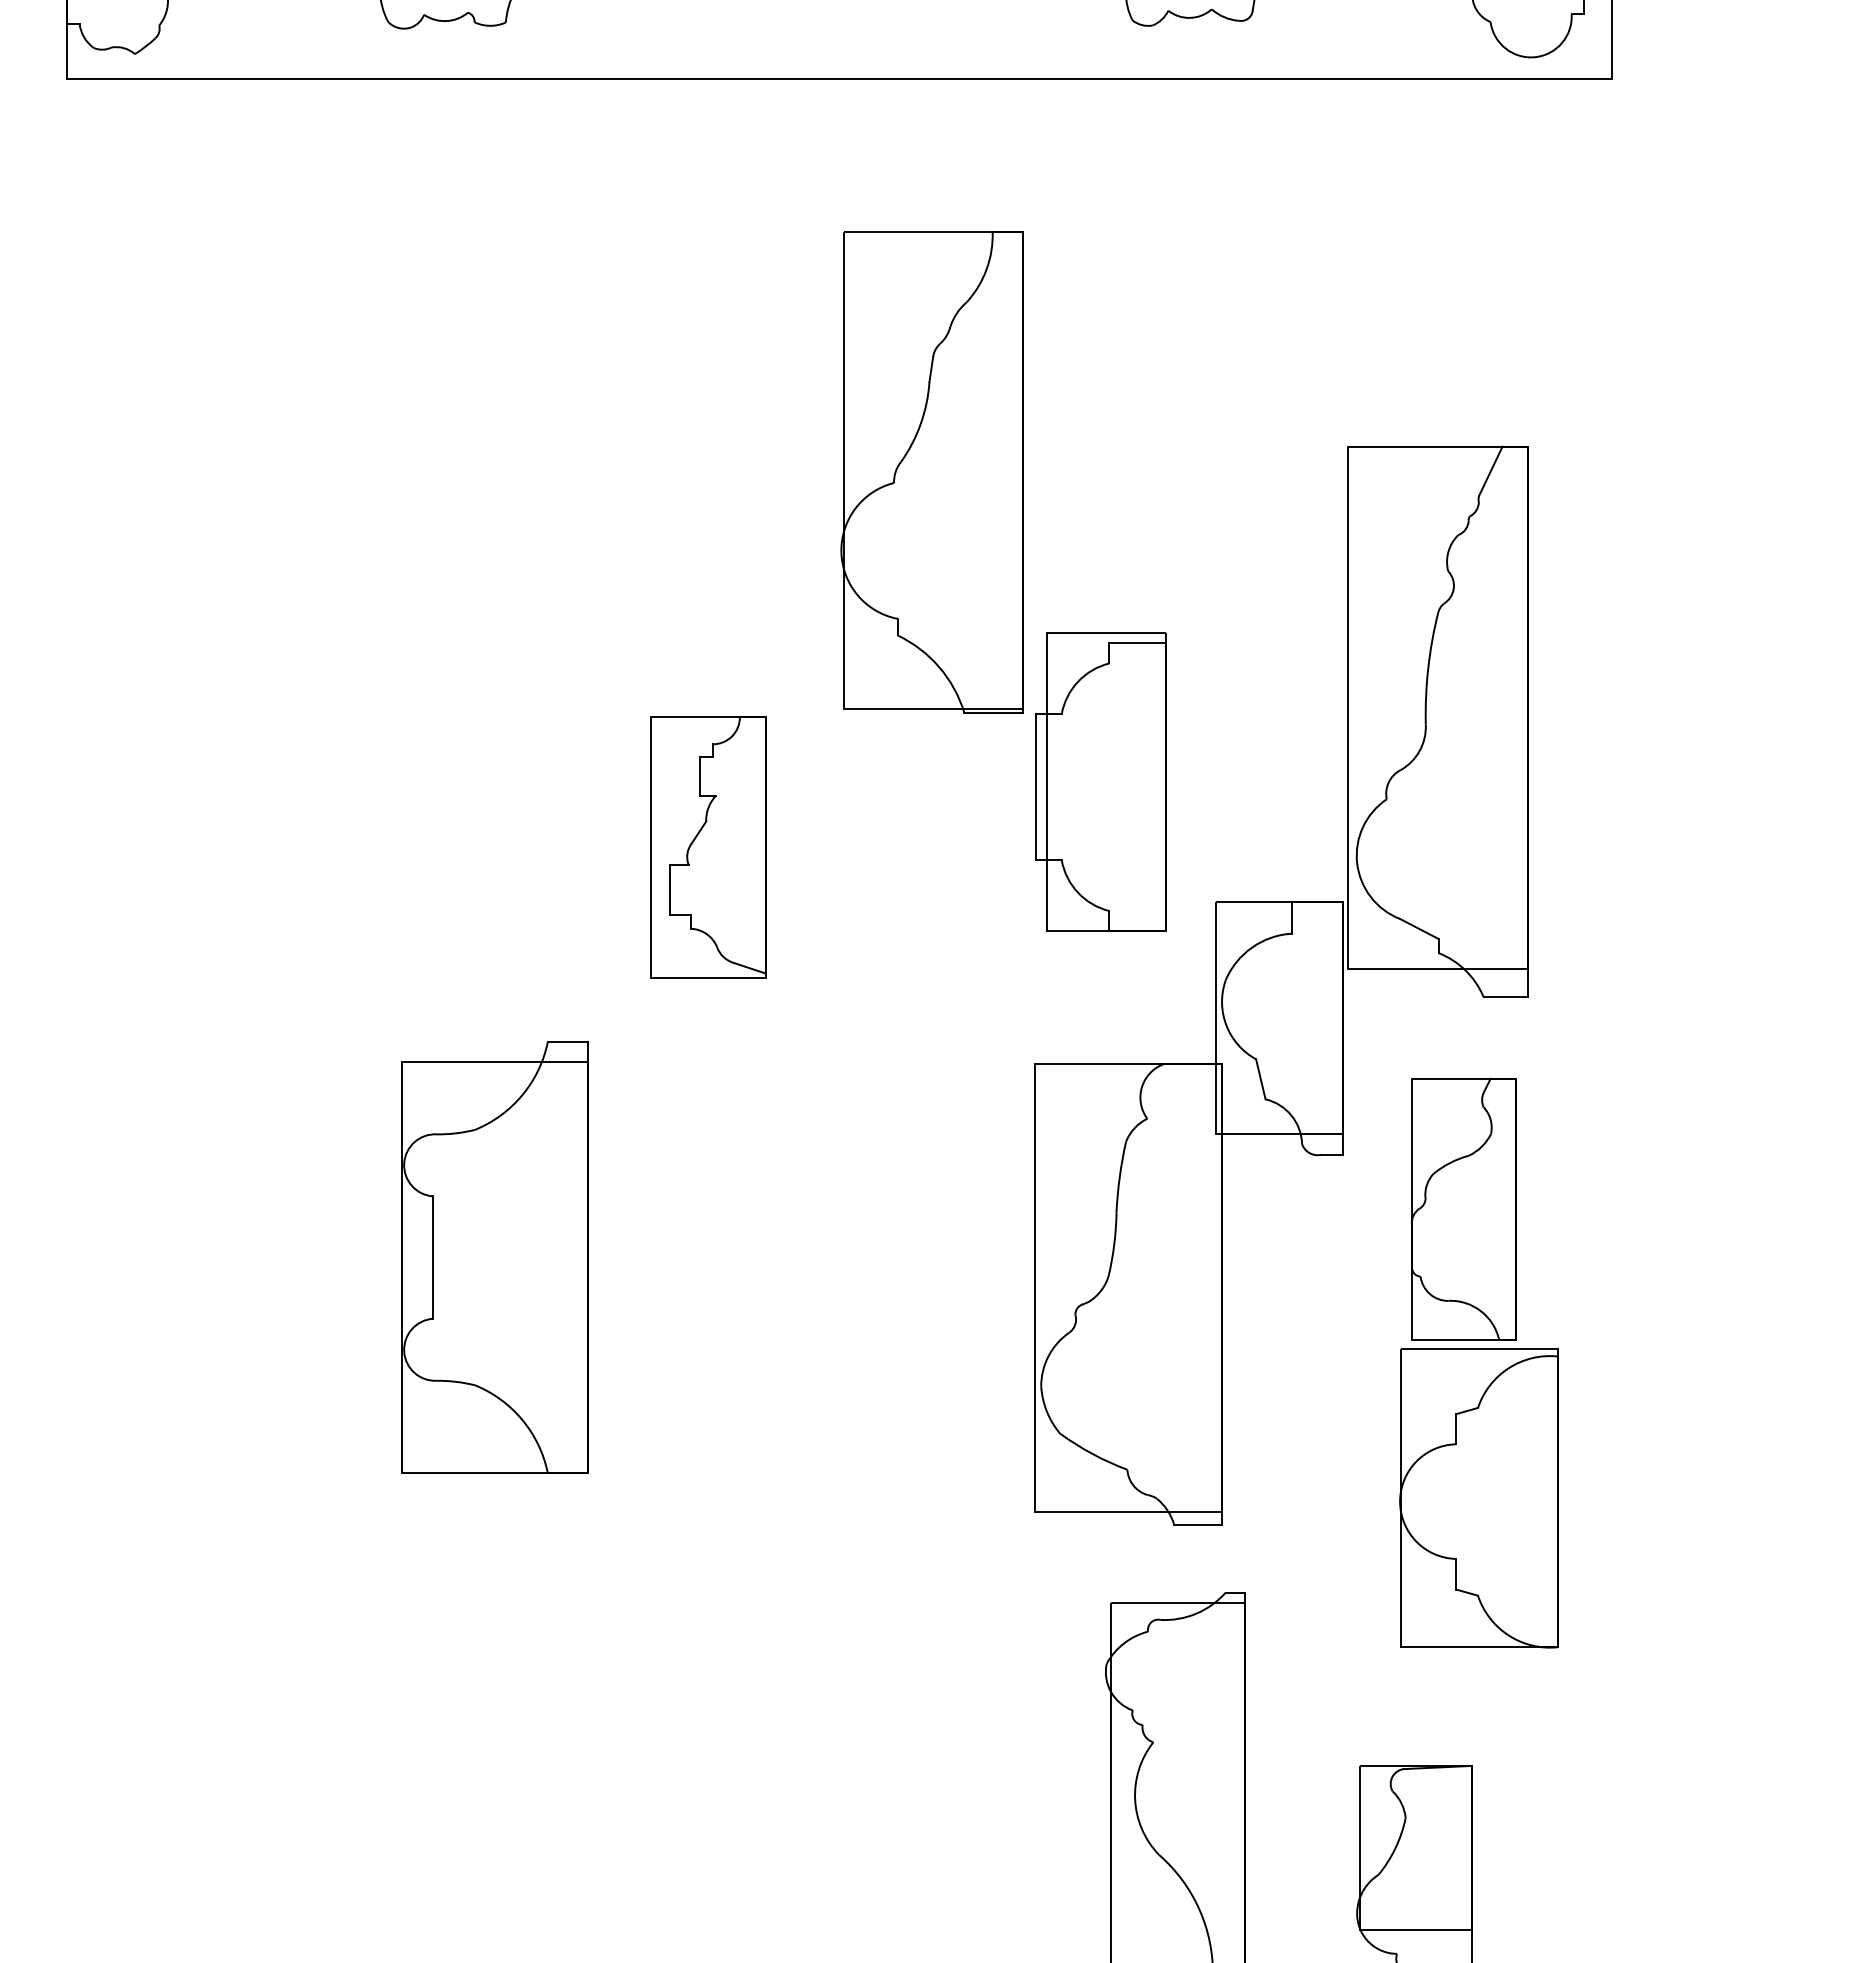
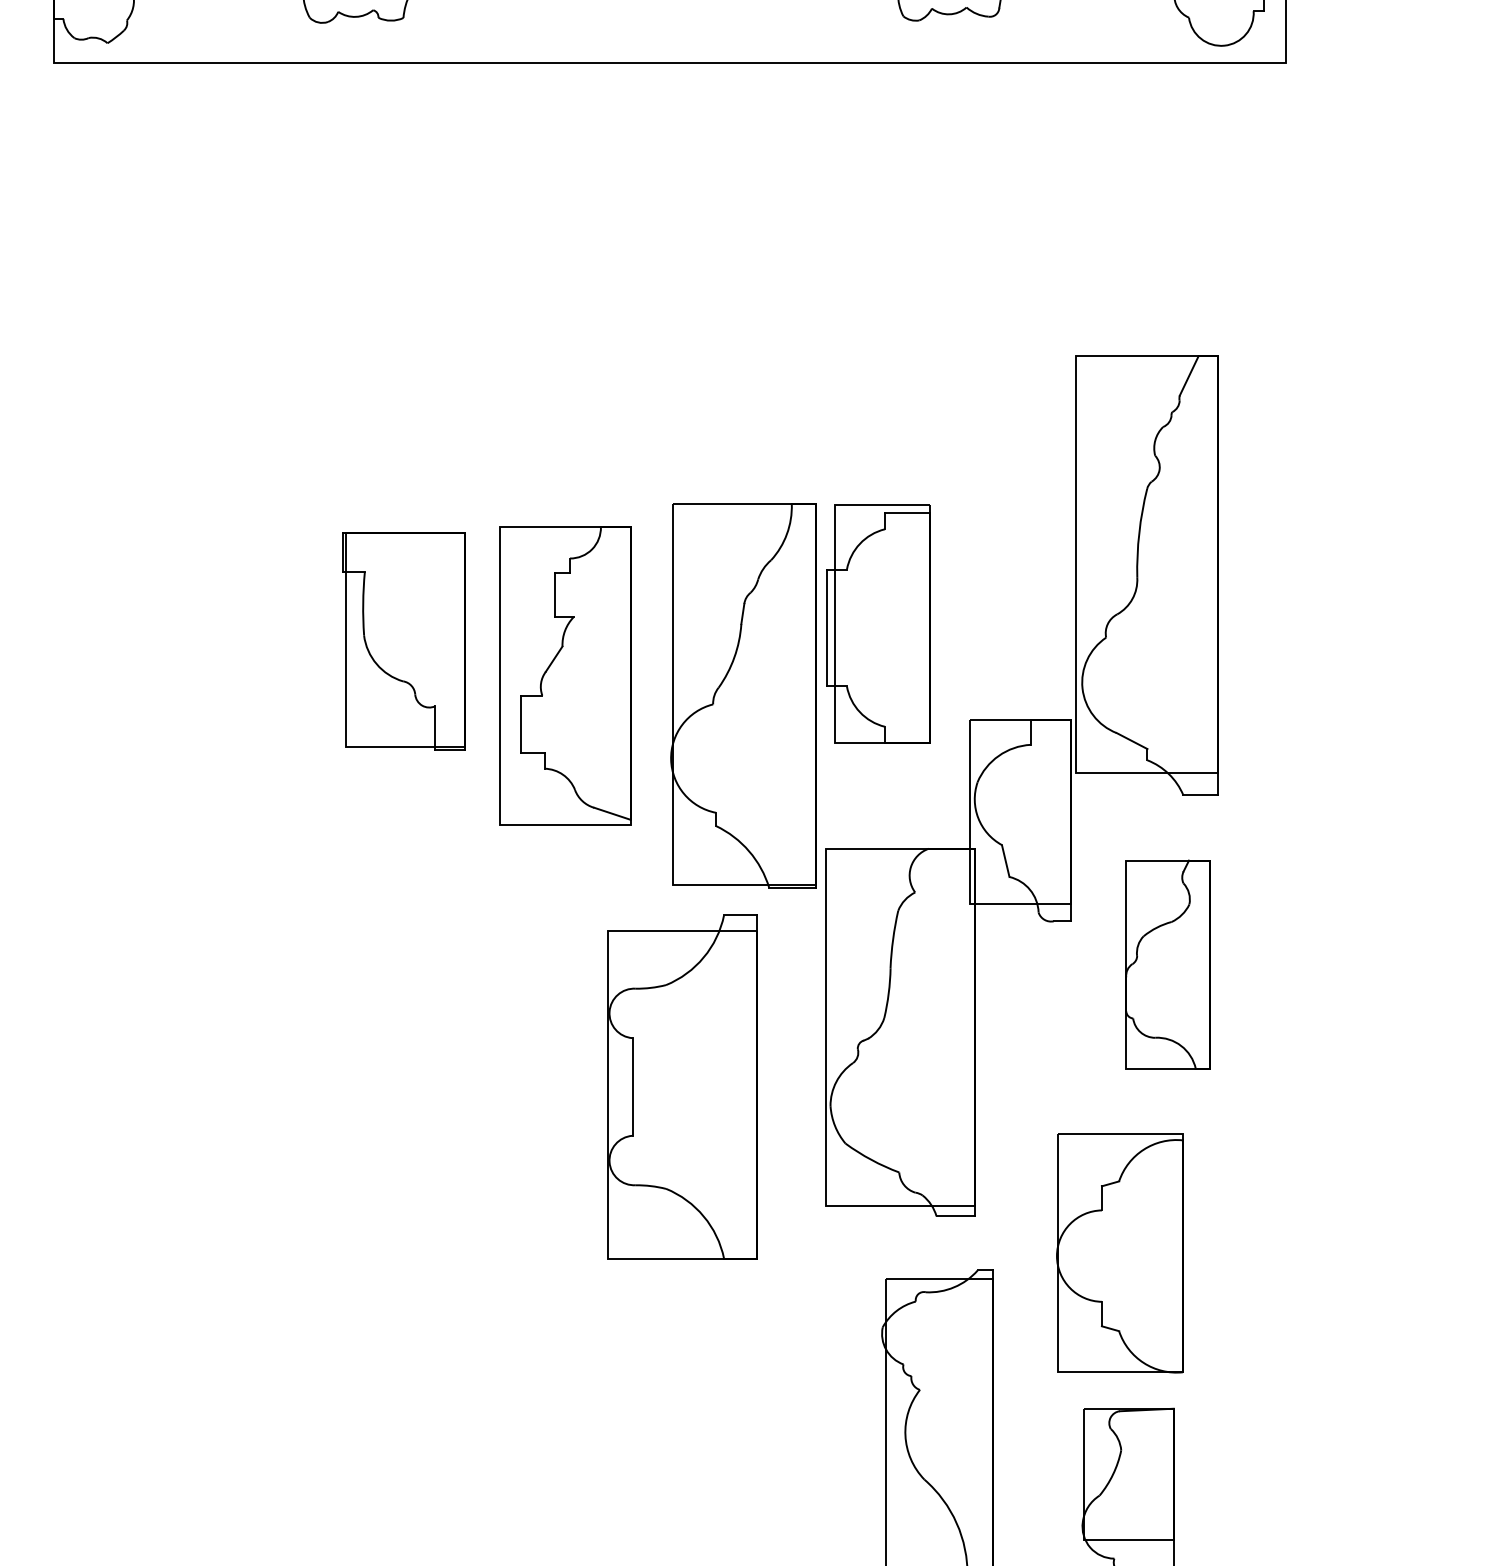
part: (931, 472) -> (743, 696), moved
part: (506, 803) -> (403, 641), added
part: (708, 847) -> (565, 676), size x1.43
part: (494, 1257) -> (681, 1086), moved
part: (1478, 1498) -> (1119, 1253), moved

